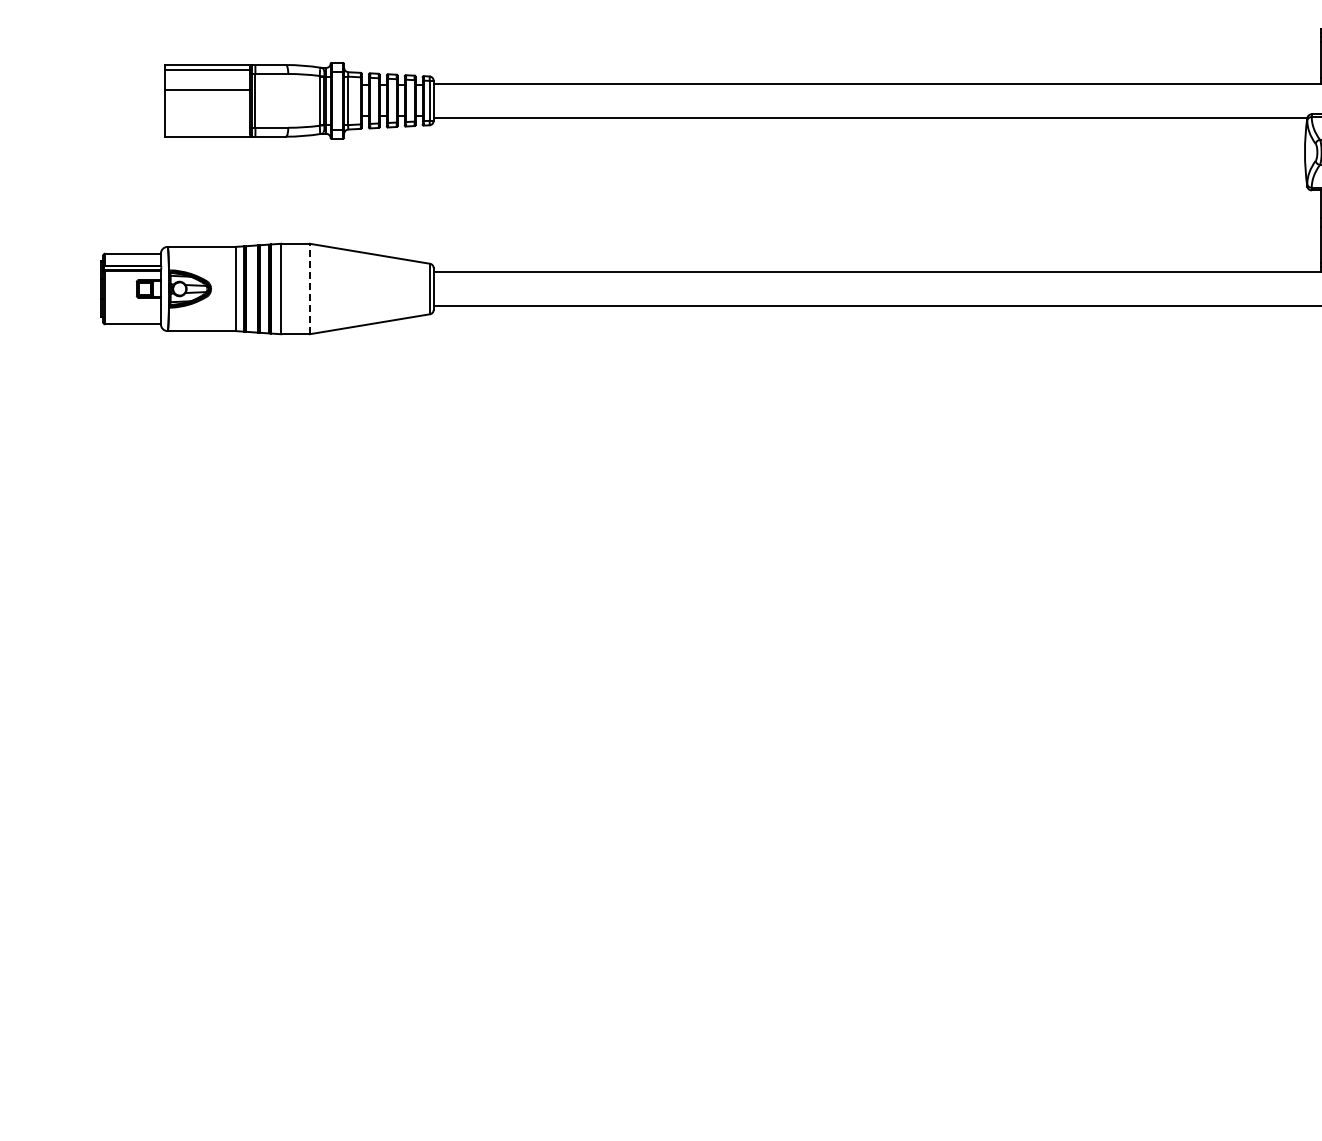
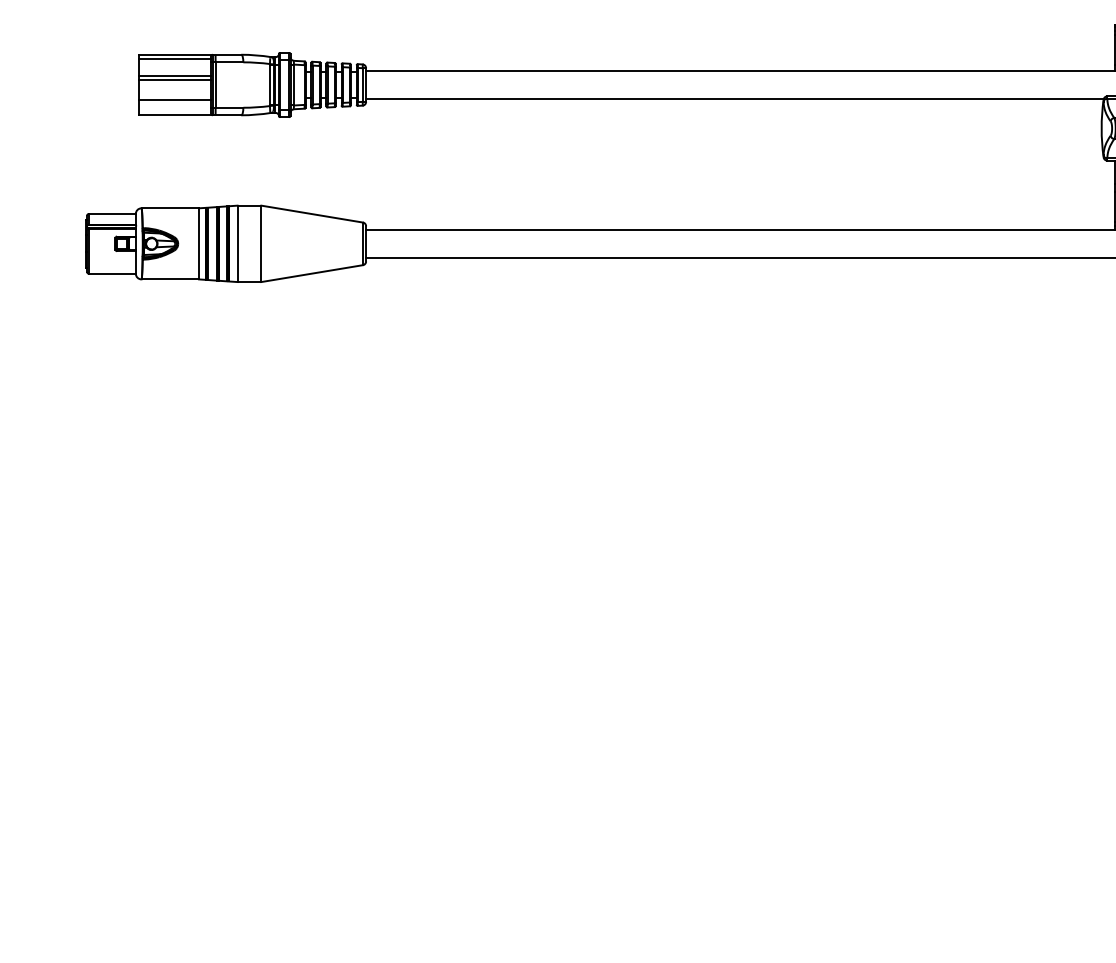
line: (207, 94) -> (175, 79), added
line: (207, 118) -> (175, 99), added
line: (309, 288) -> (261, 243), dashed -> solid

